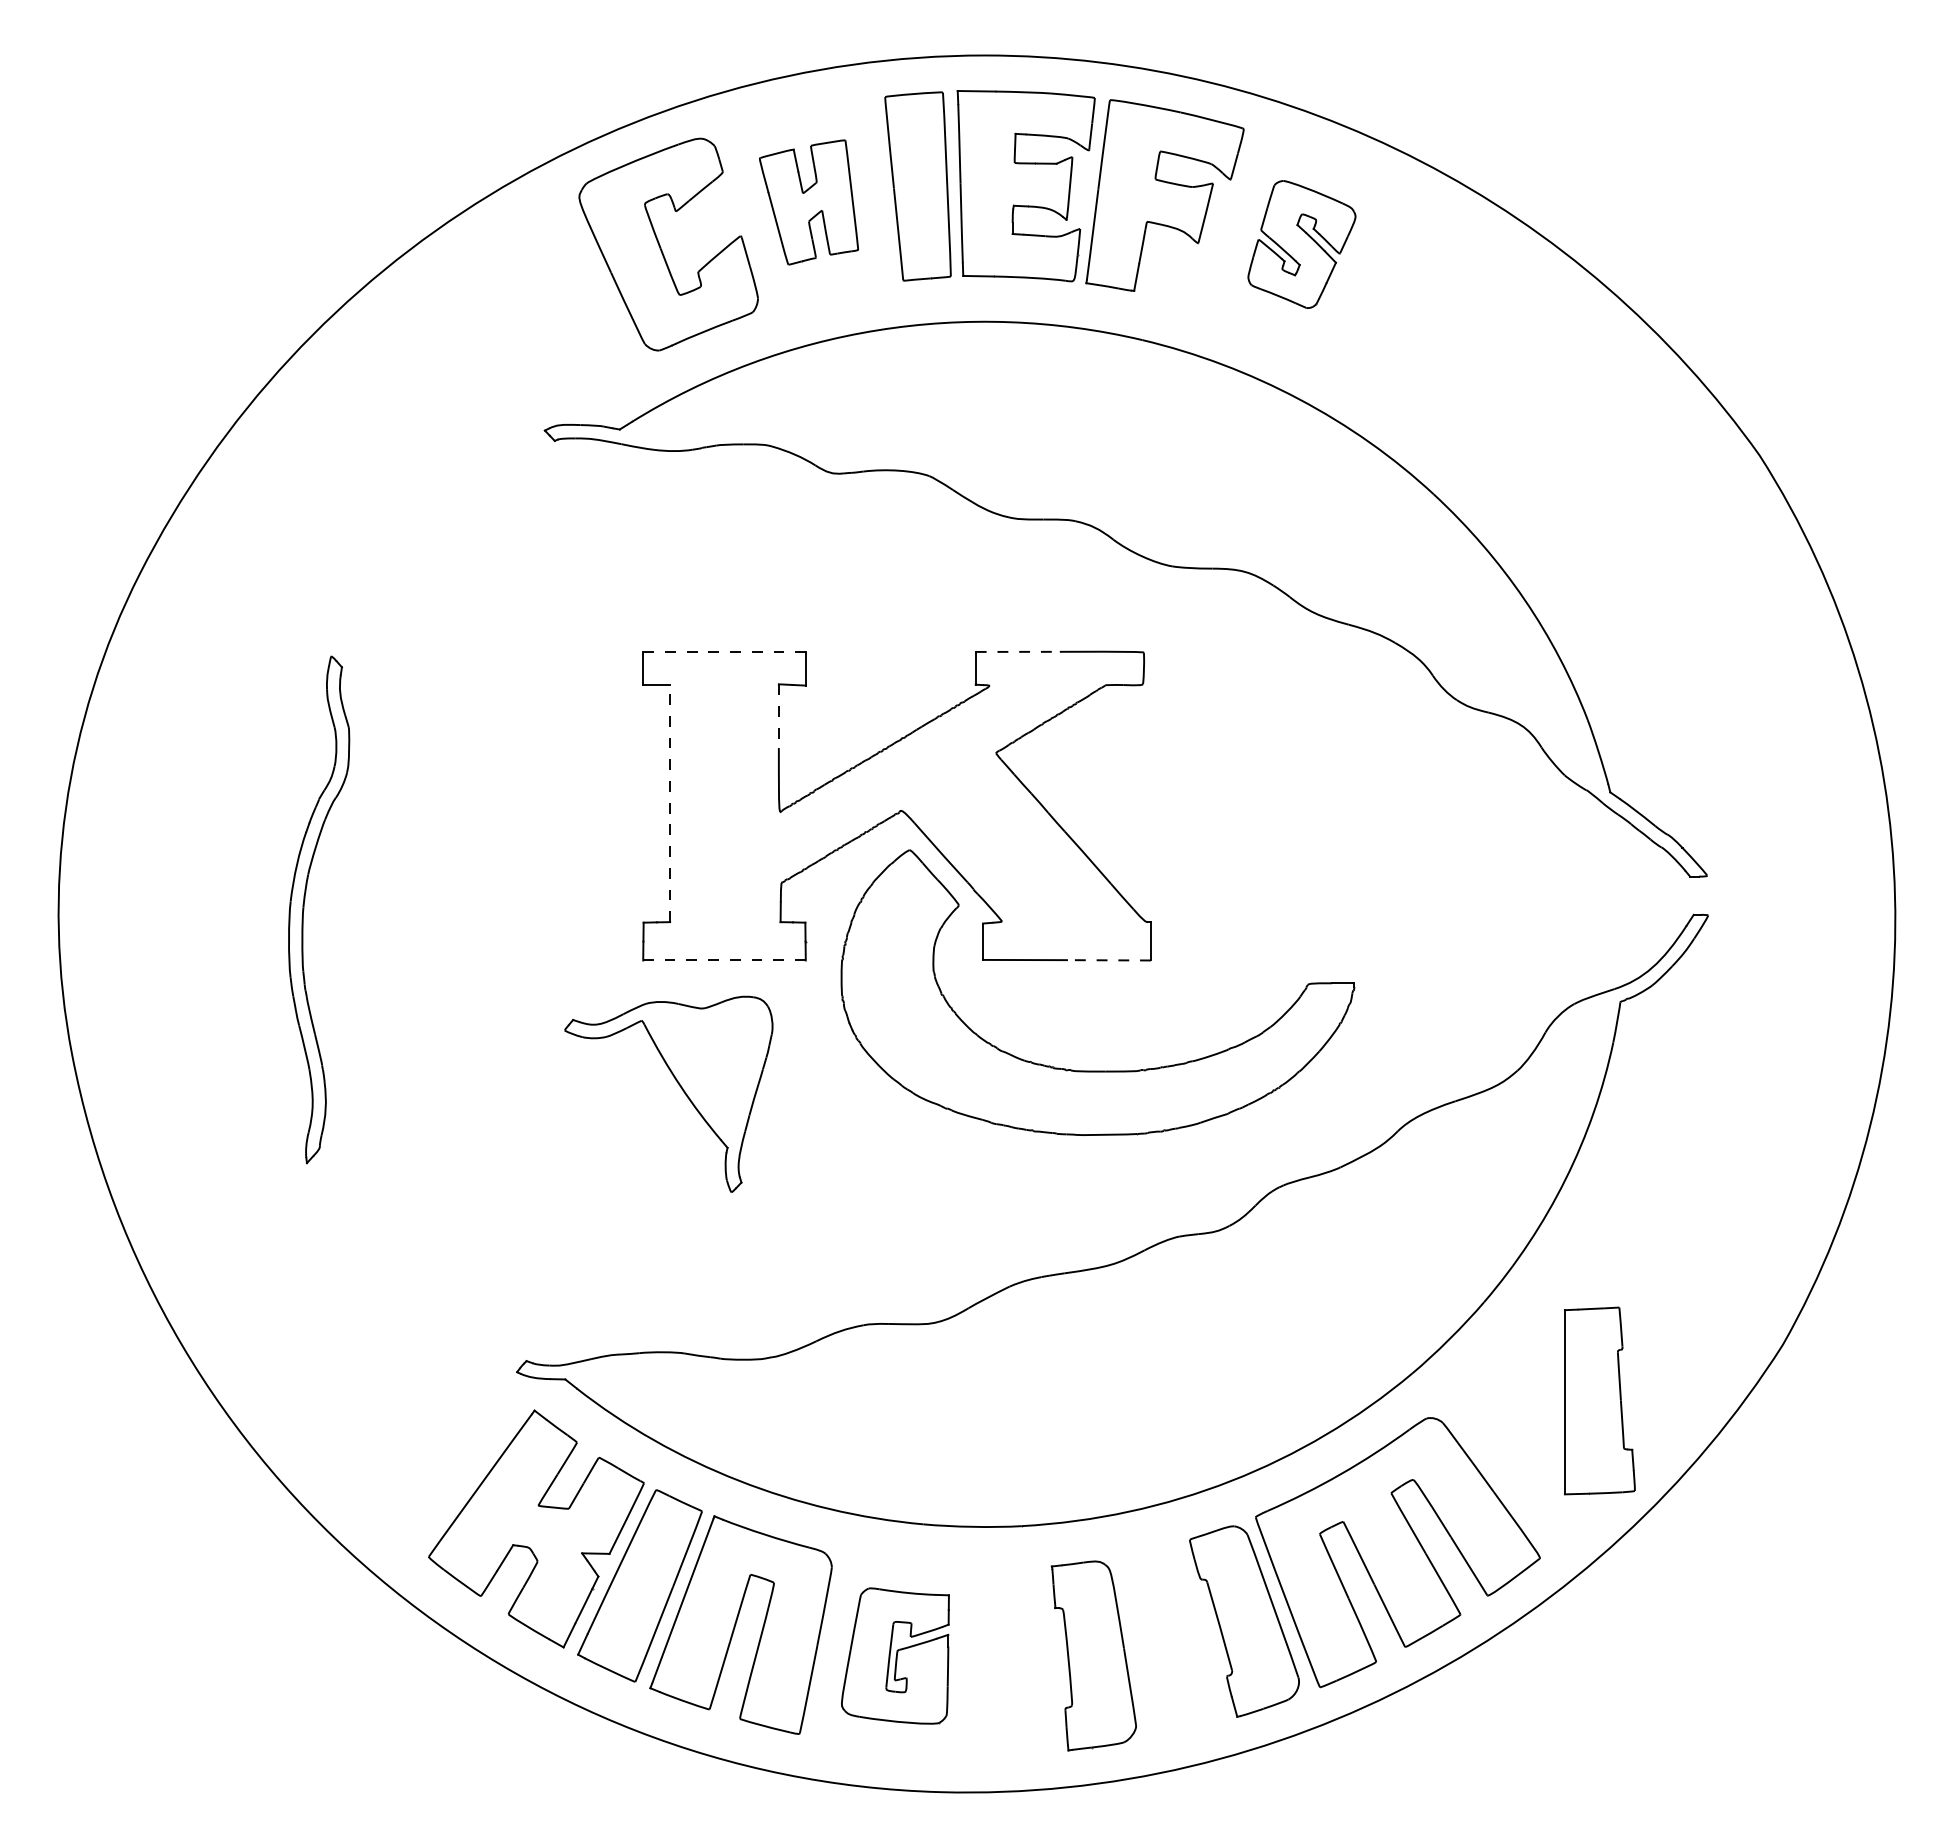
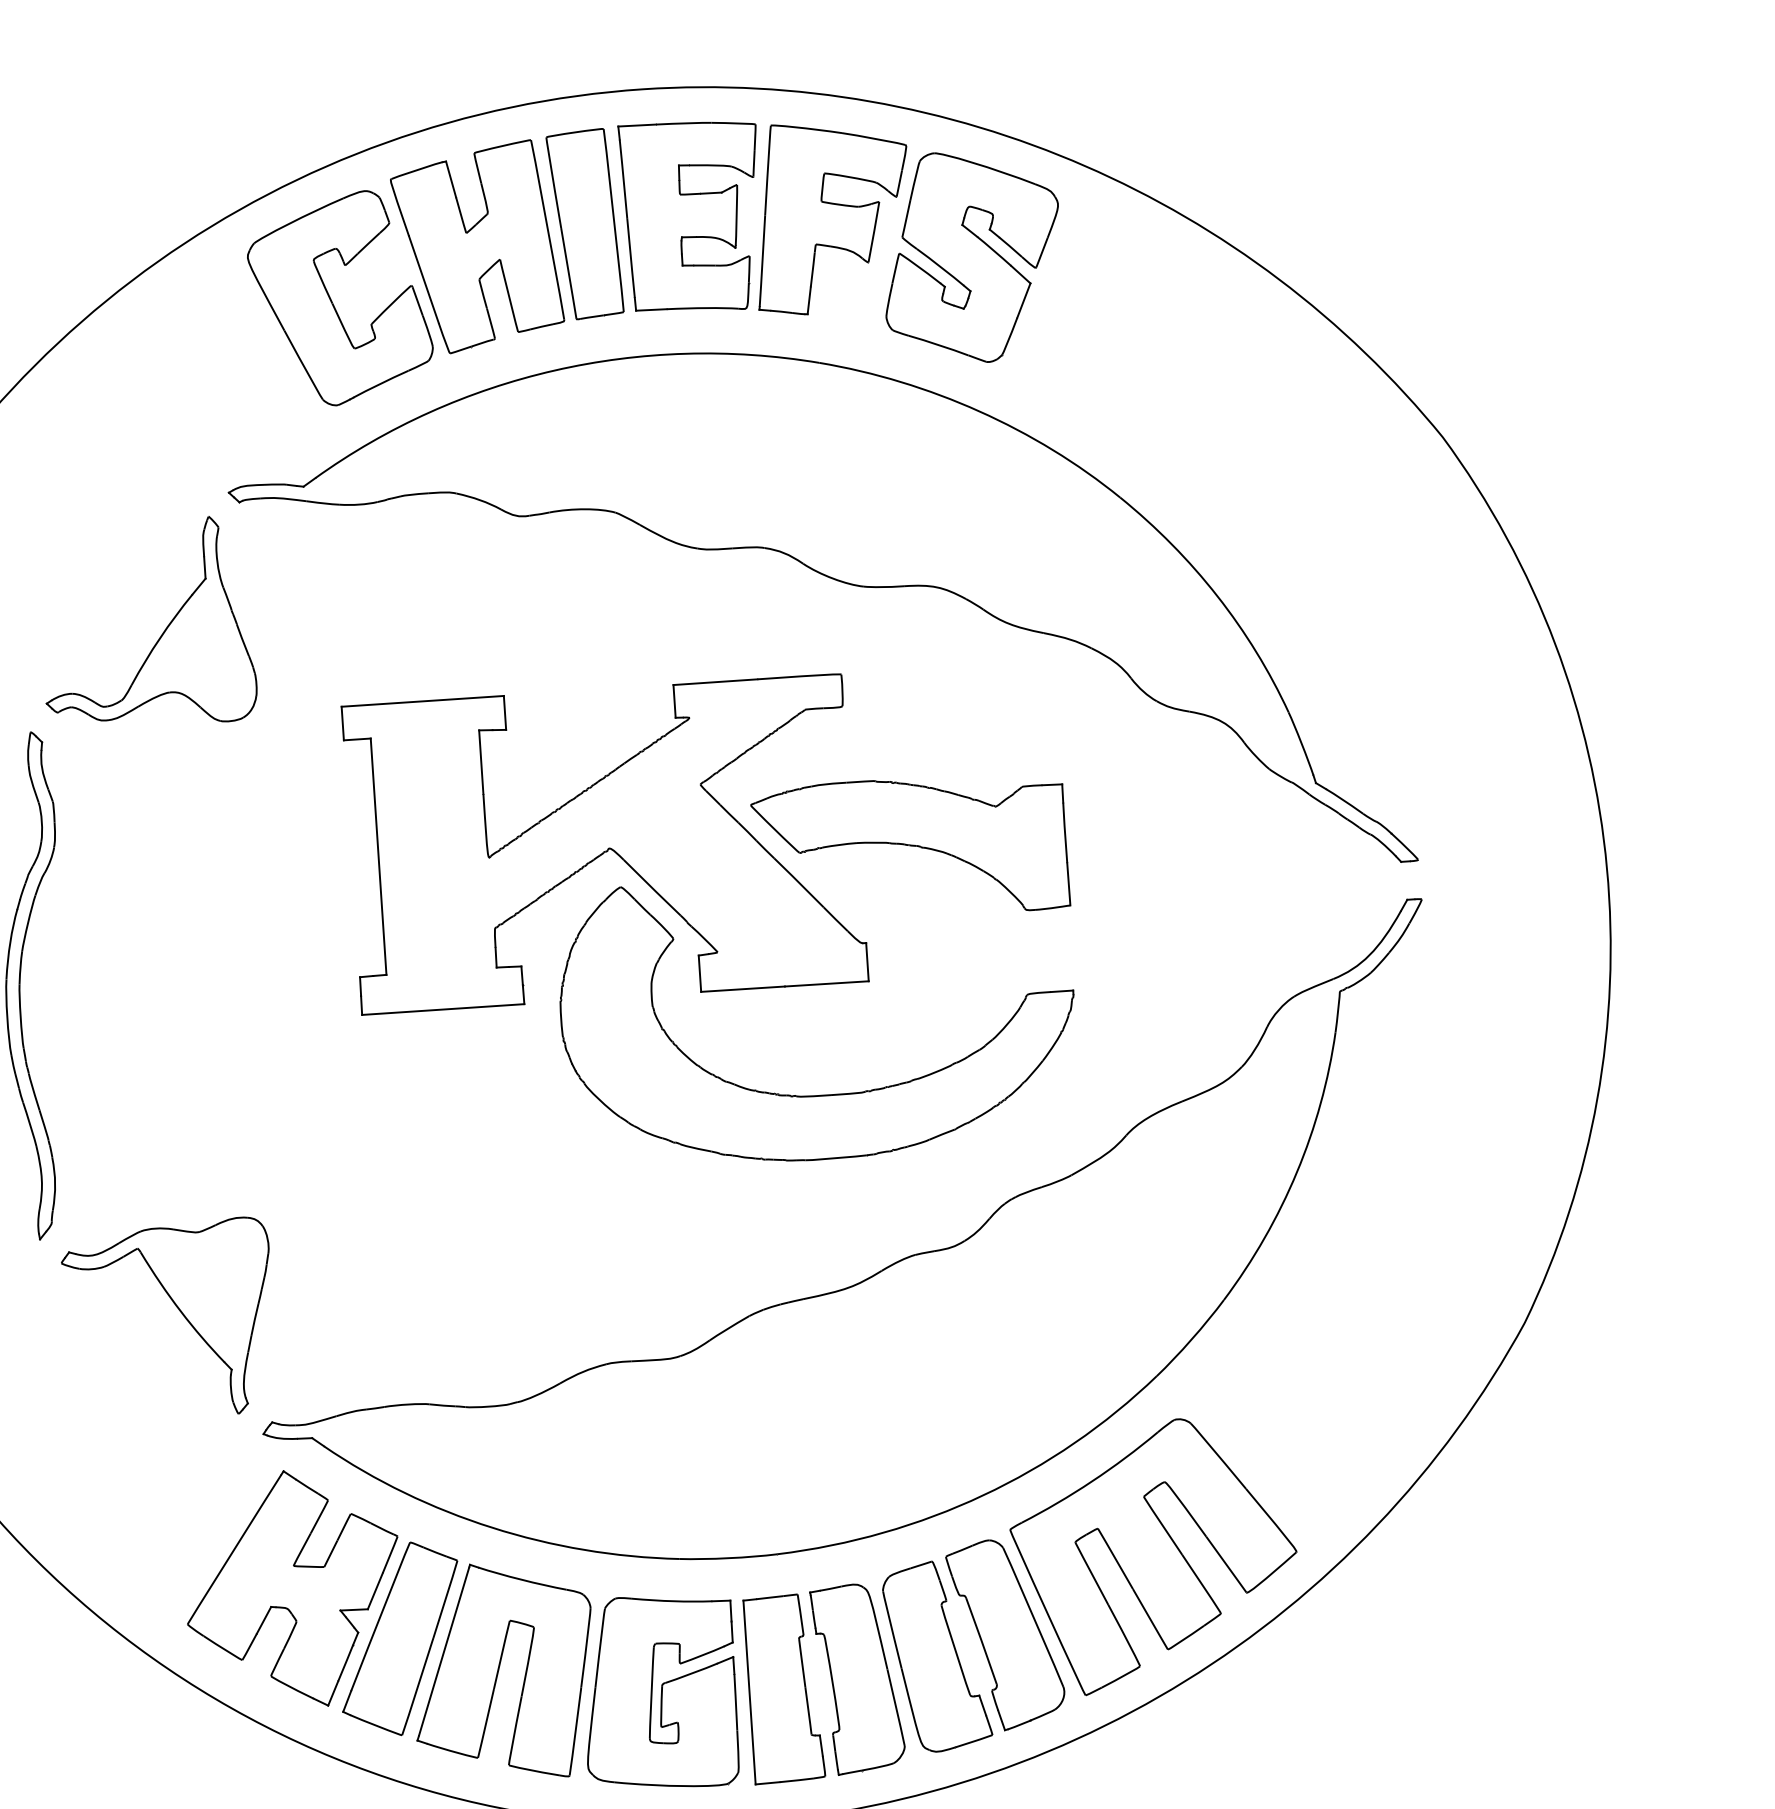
part: (808, 202) -> (476, 247), size x1.67
part: (1301, 244) -> (971, 256), size x1.67
part: (469, 565) -> (162, 632), added
line: (725, 651) -> (423, 701), dashed -> solid
line: (1018, 651) -> (716, 681), dashed -> solid
line: (778, 716) -> (480, 762), dashed -> solid
line: (670, 803) -> (378, 856), dashed -> solid
part: (1201, 830) -> (910, 848), added
line: (724, 960) -> (443, 1009), dashed -> solid
line: (1108, 960) -> (826, 984), dashed -> solid
part: (679, 1086) -> (179, 1311), moved
part: (1599, 1400) -> (783, 1688), moved
part: (1174, 1638) -> (937, 1656), added
part: (895, 1655) -> (659, 1691), size x1.43

